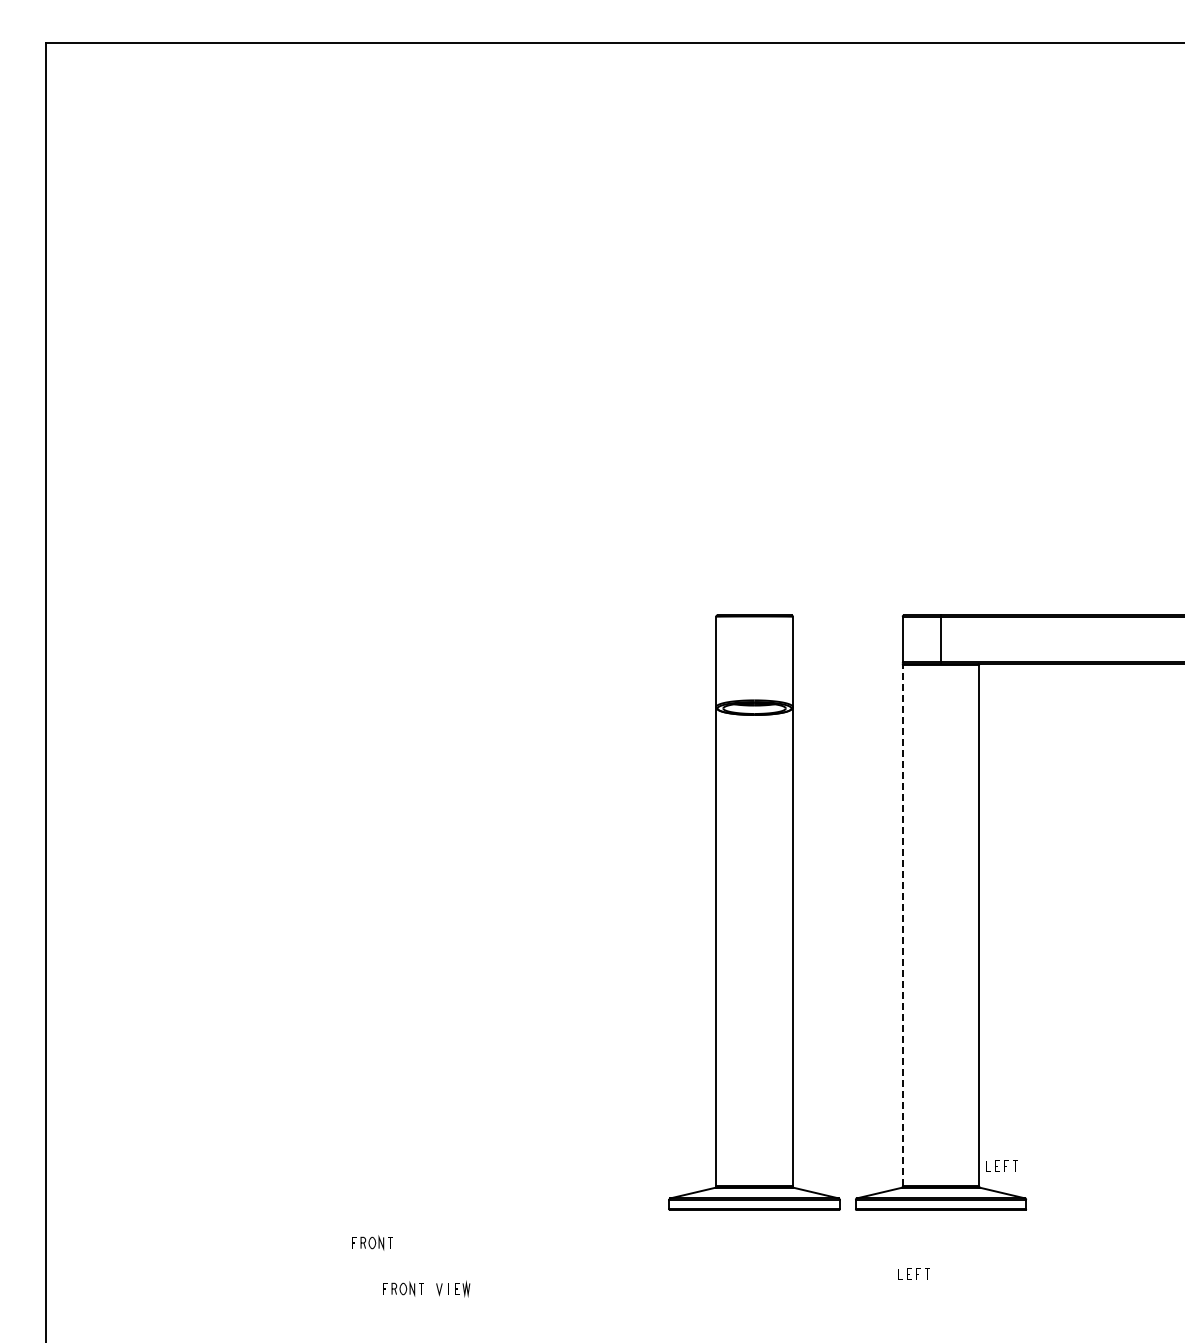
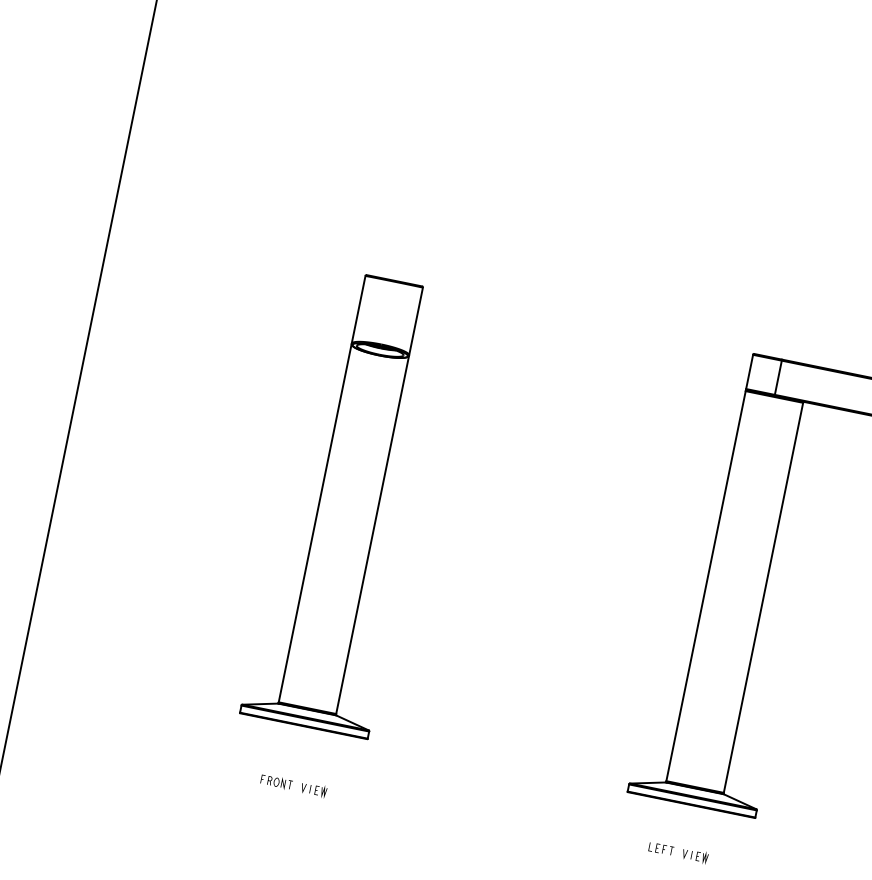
part: (754, 912) -> (349, 503), moved
line: (902, 925) -> (705, 586), dashed -> solid
part: (1001, 1165) -> (743, 780), removed
part: (372, 1242) -> (260, 742), removed
part: (959, 1273) -> (695, 855), added

